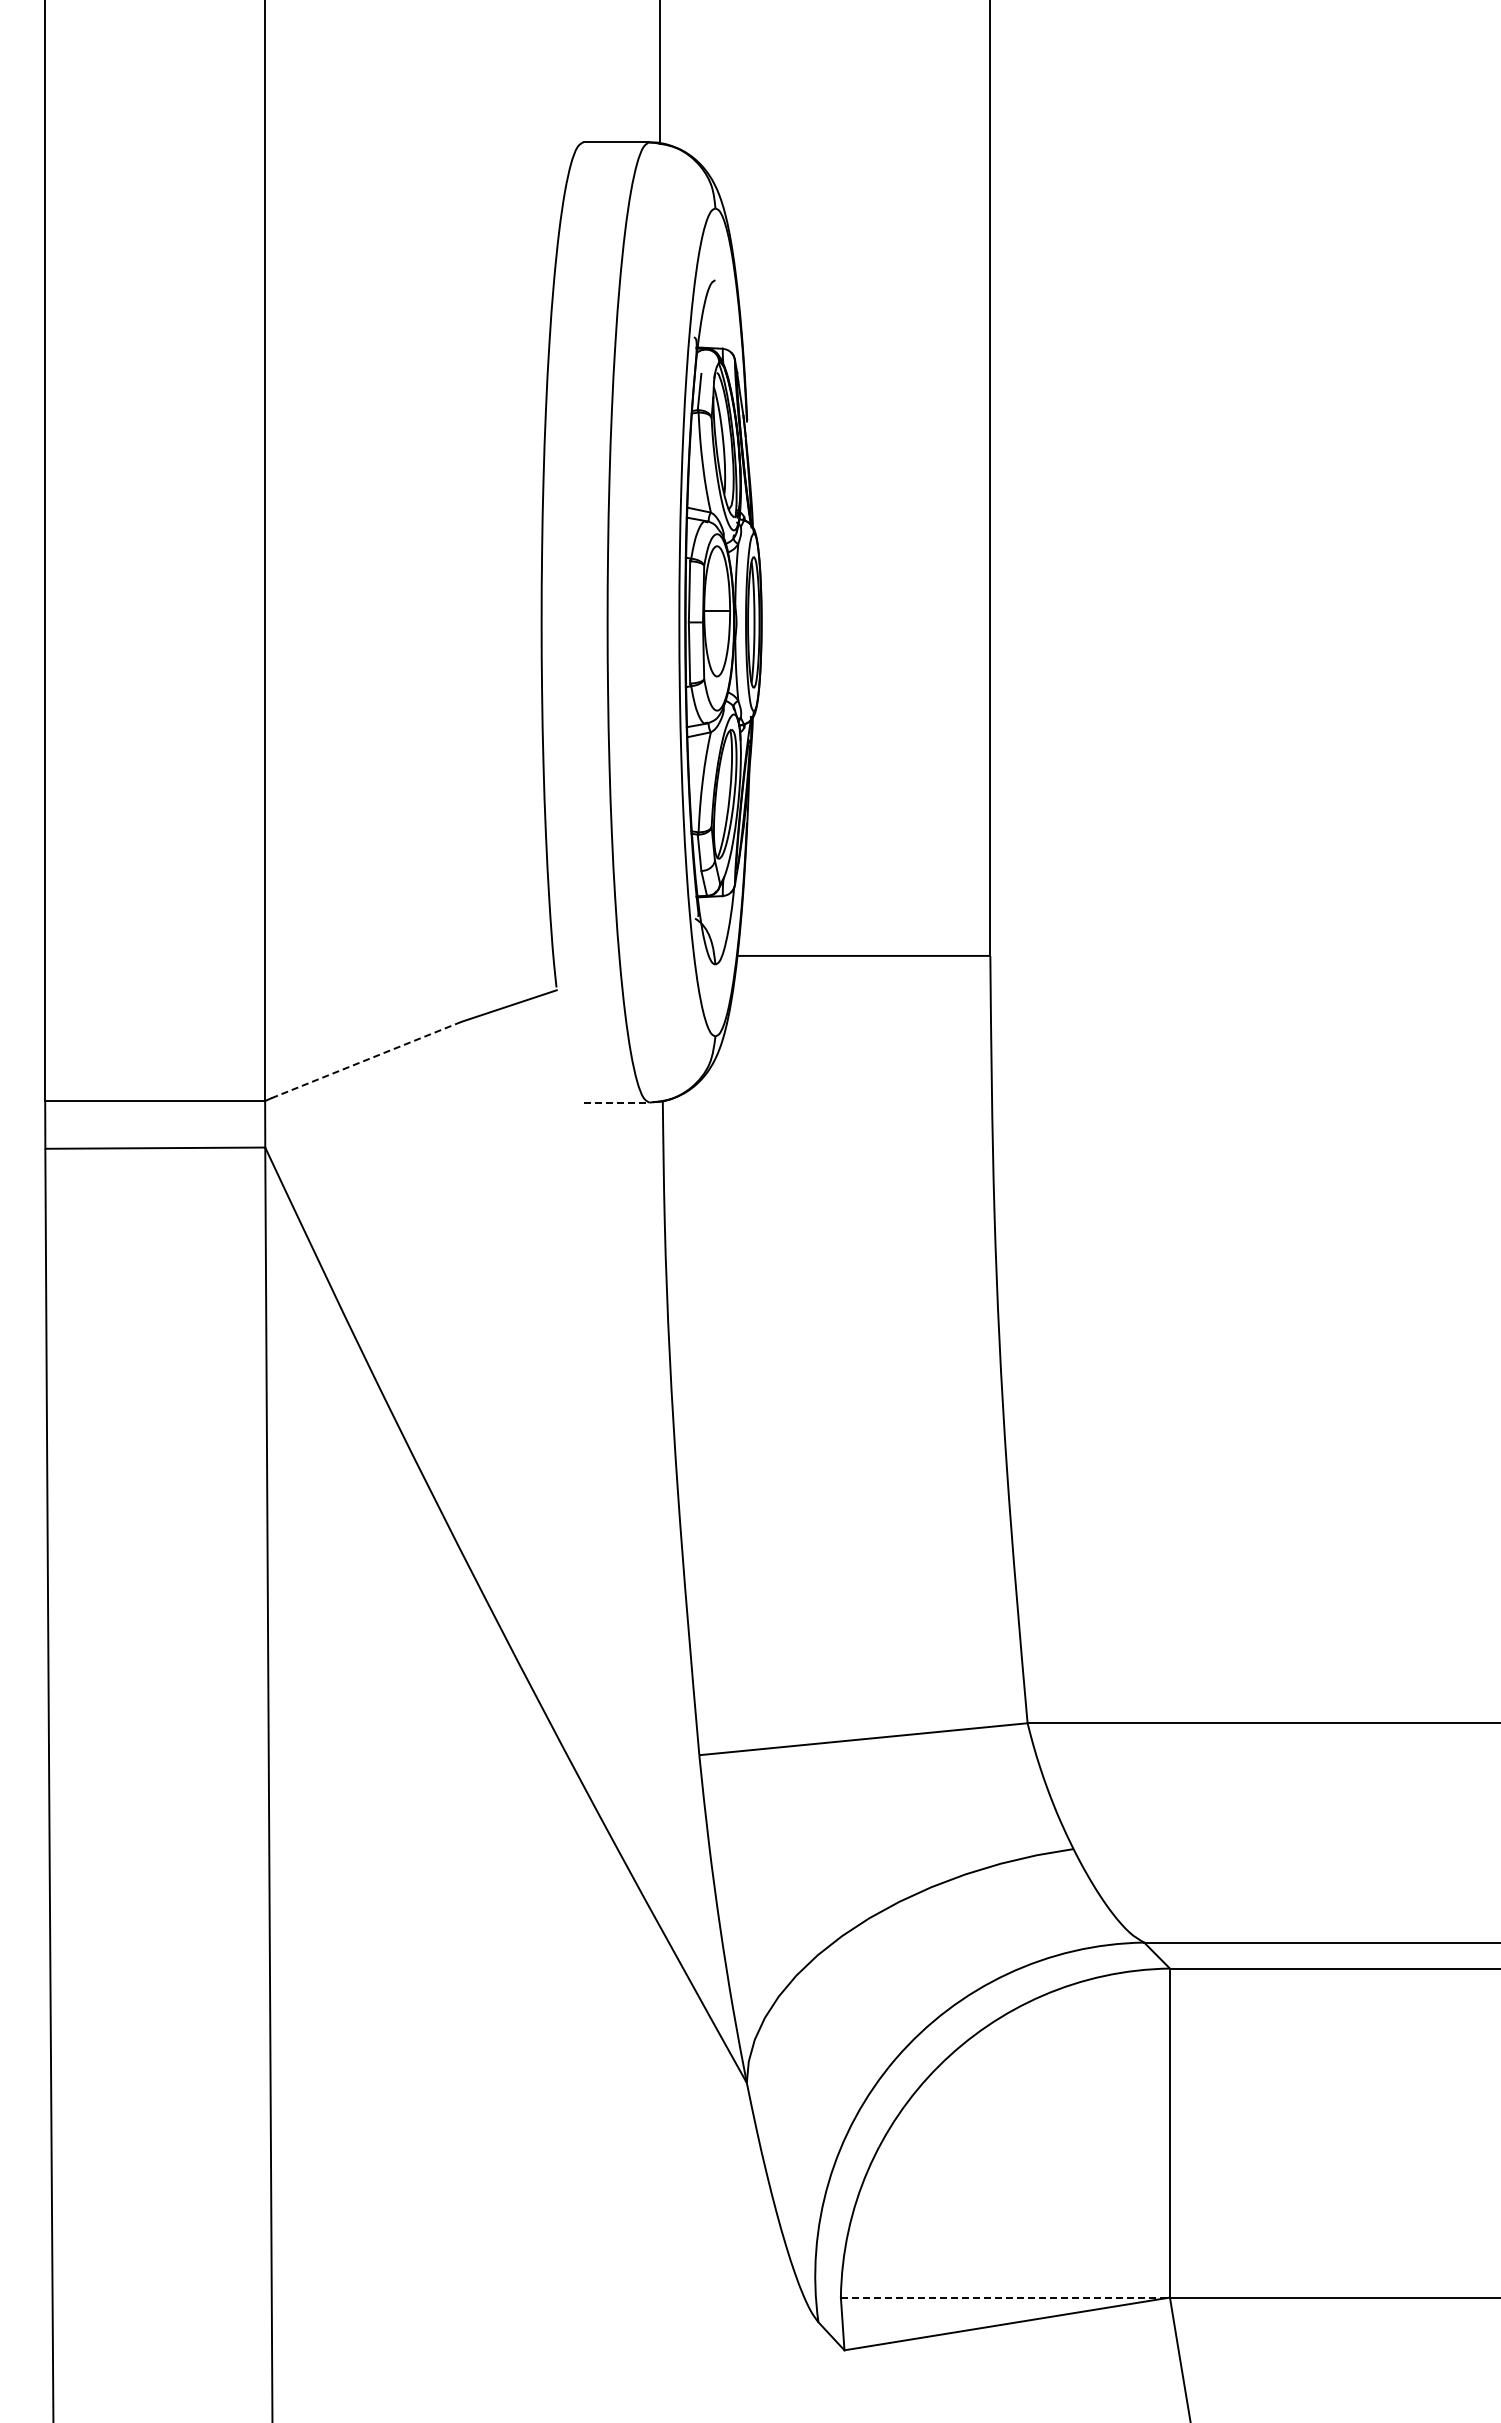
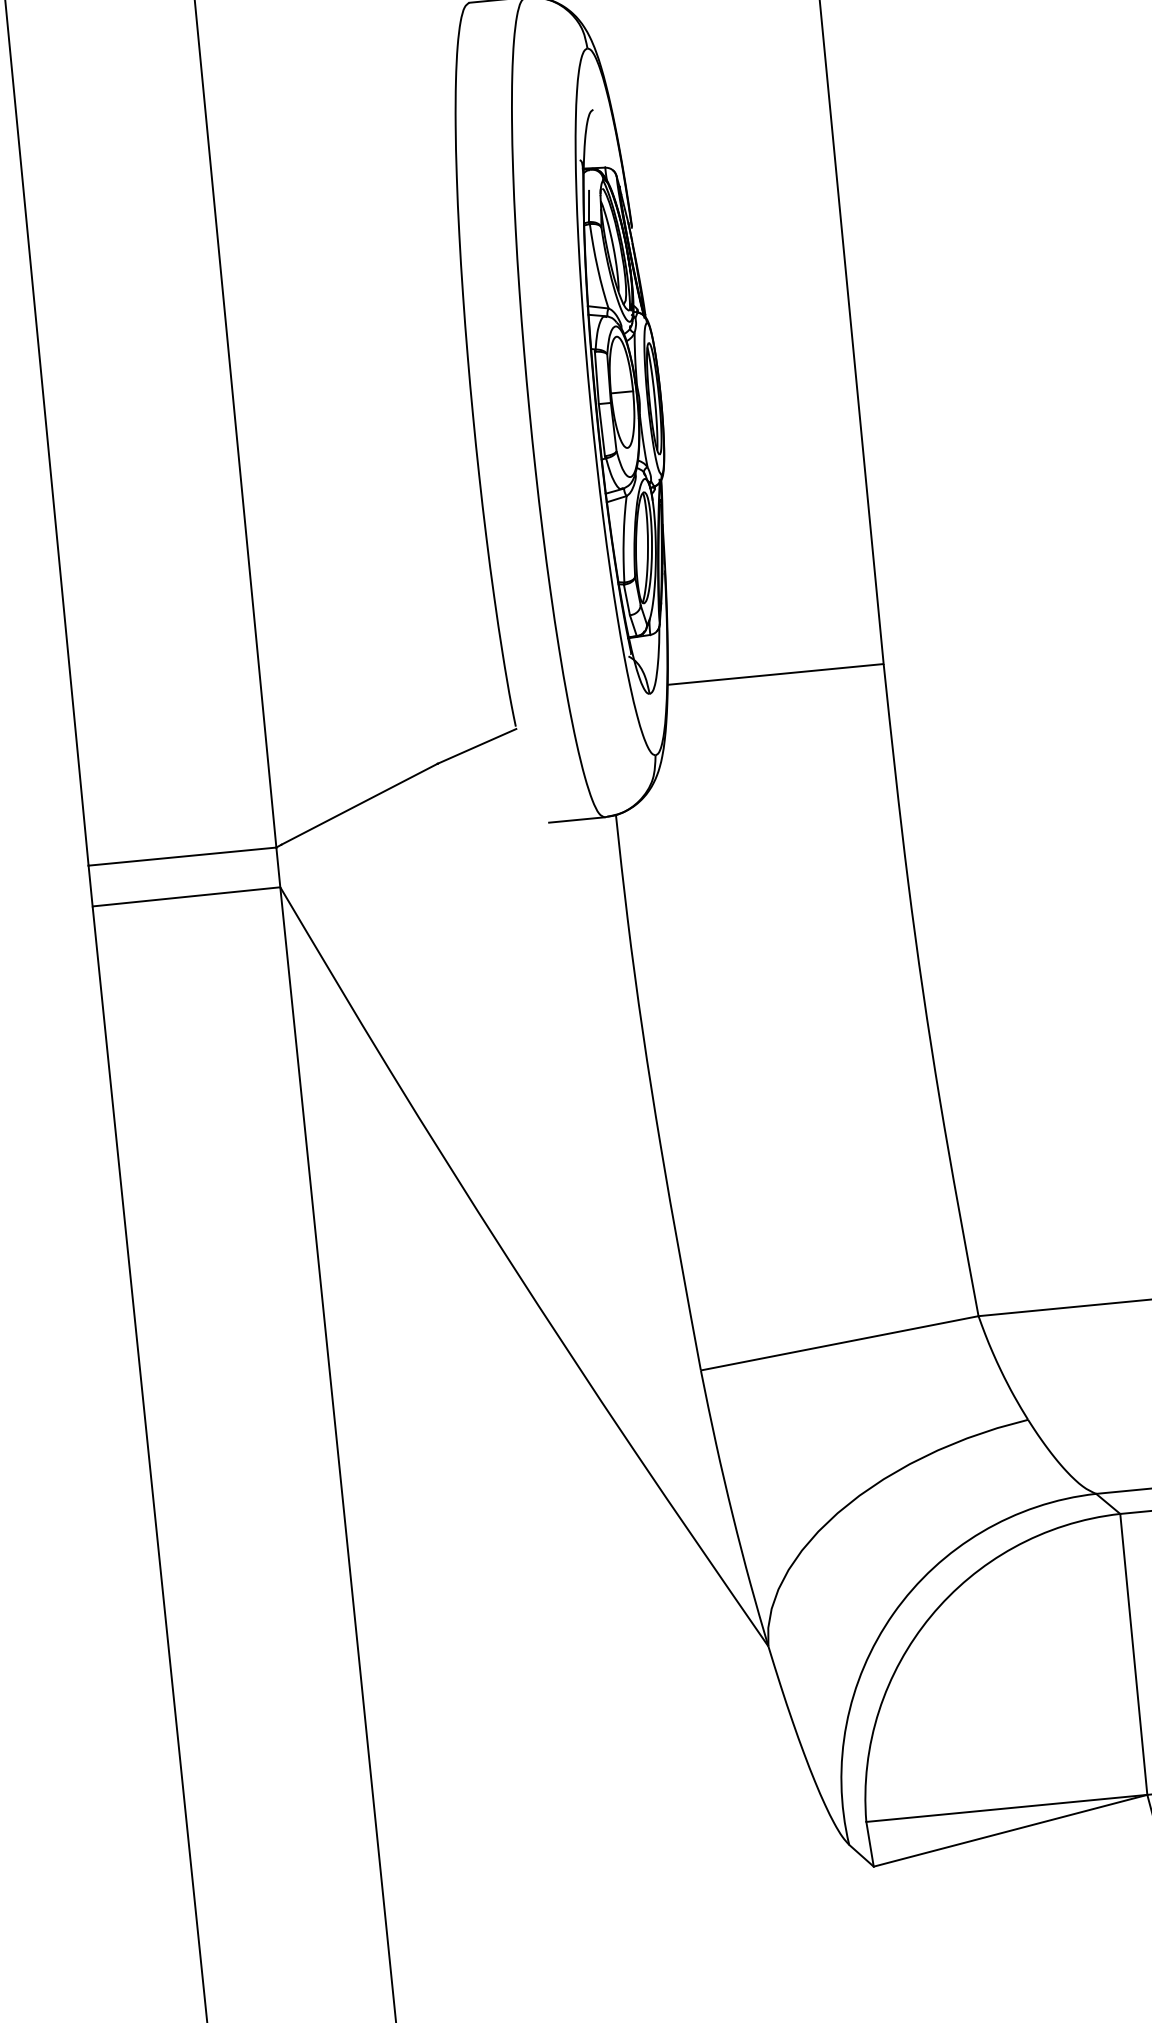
line: (366, 1060) -> (359, 804), dashed -> solid
line: (616, 1102) -> (576, 819), dashed -> solid
line: (1005, 2297) -> (1006, 1808), dashed -> solid

